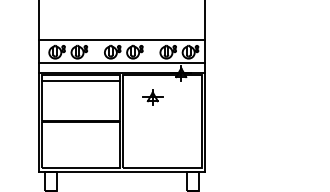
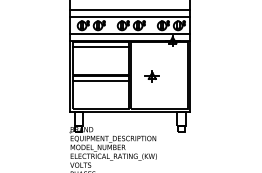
line: (122, 31) -> (130, 10), added
part: (151, 97) -> (151, 76), moved
line: (80, 128) -> (100, 80), added

